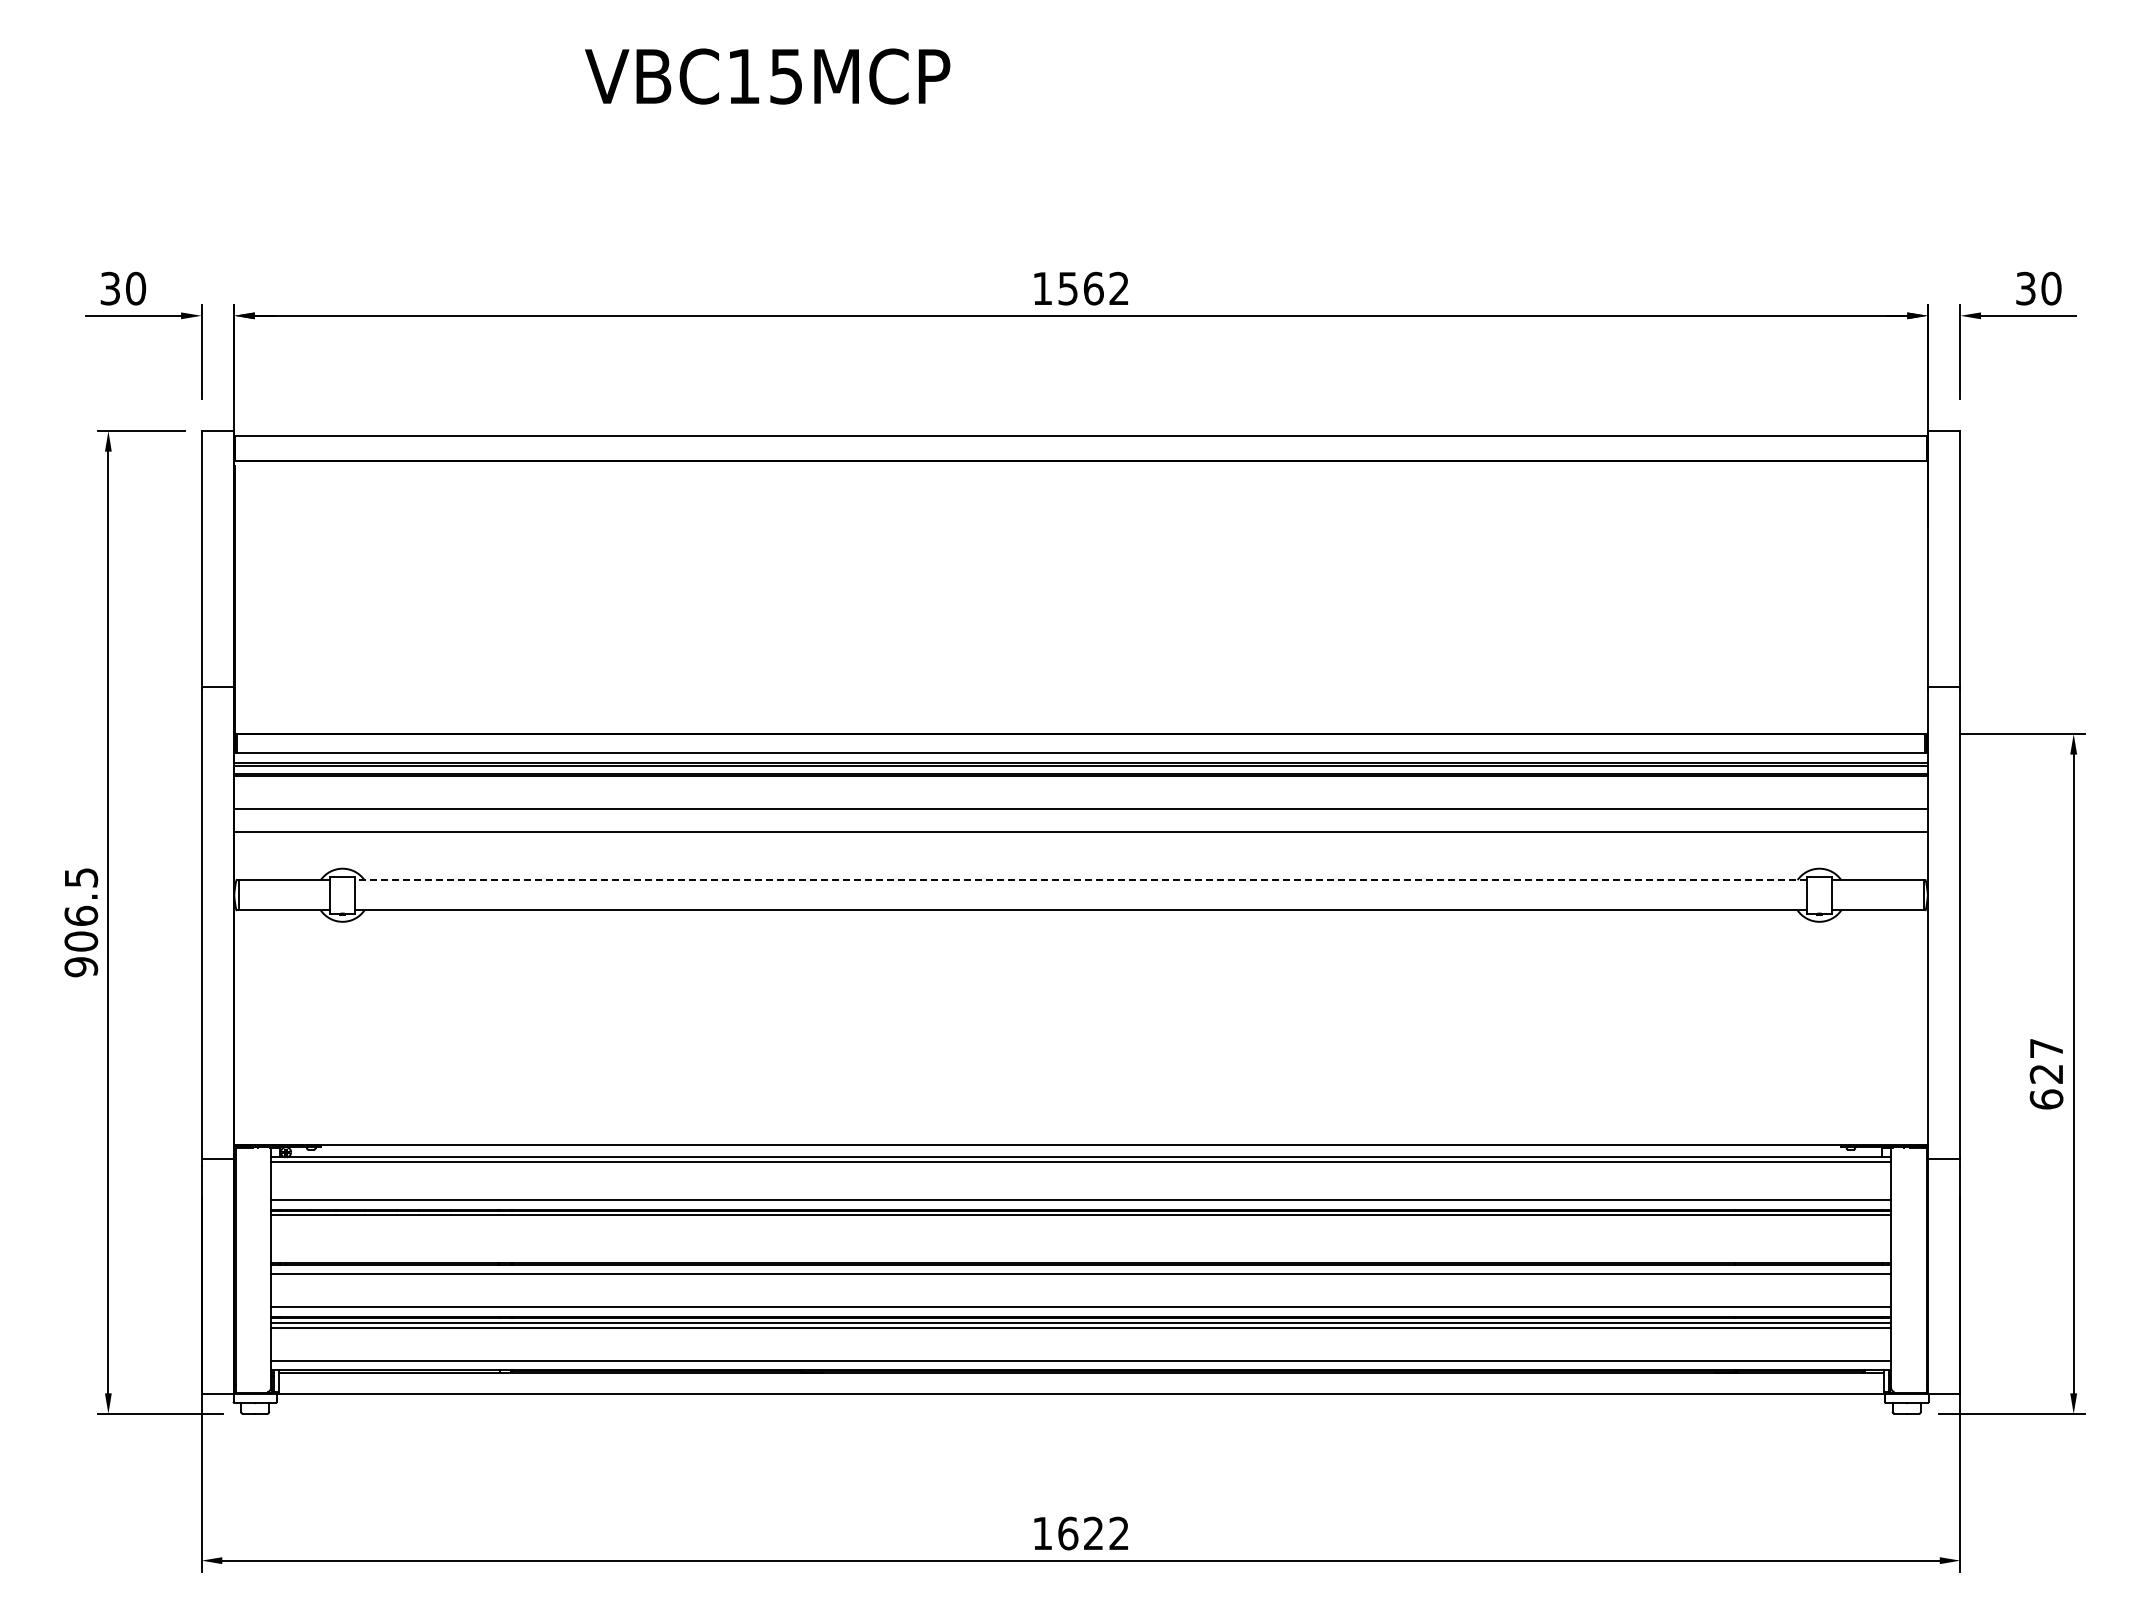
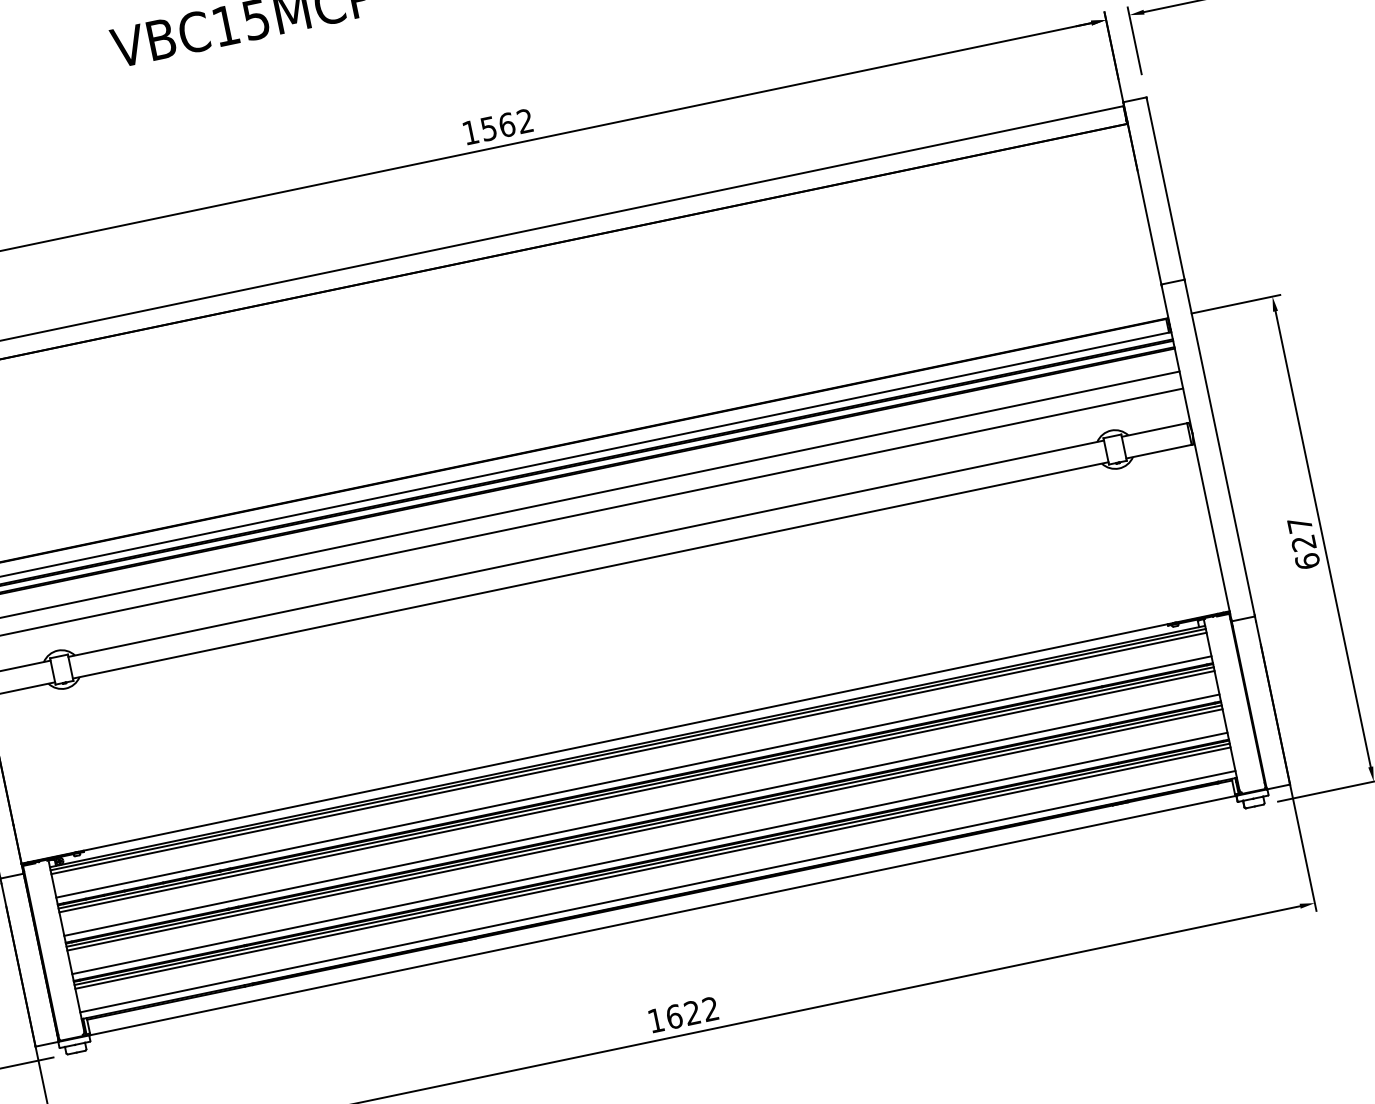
line: (1081, 880) -> (586, 548), dashed -> solid
line: (1080, 1167) -> (628, 753), added
line: (1080, 1220) -> (636, 791), added
line: (1080, 1253) -> (641, 815), added
line: (1080, 1268) -> (643, 825), added

